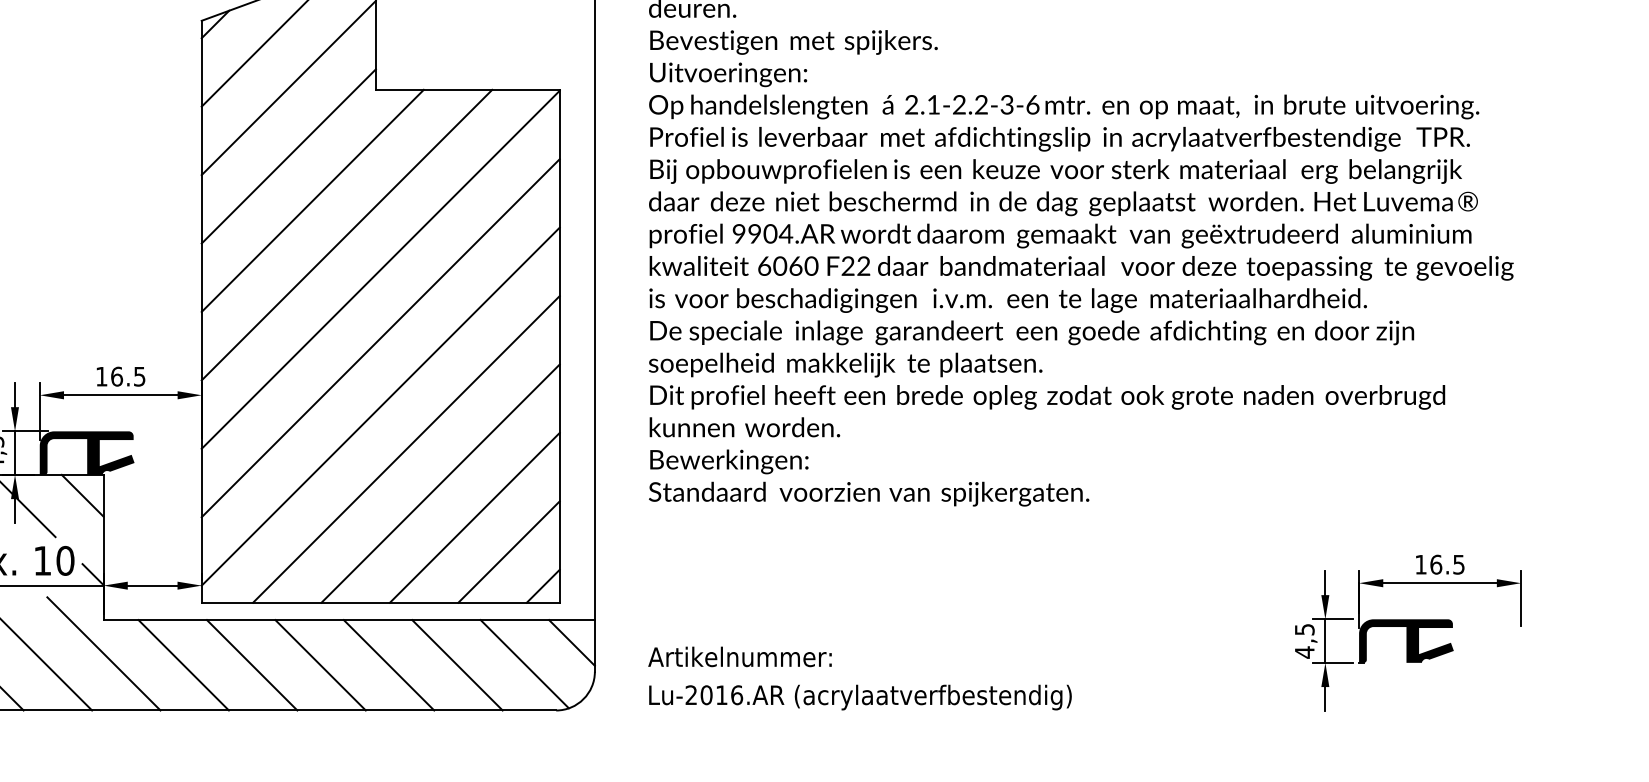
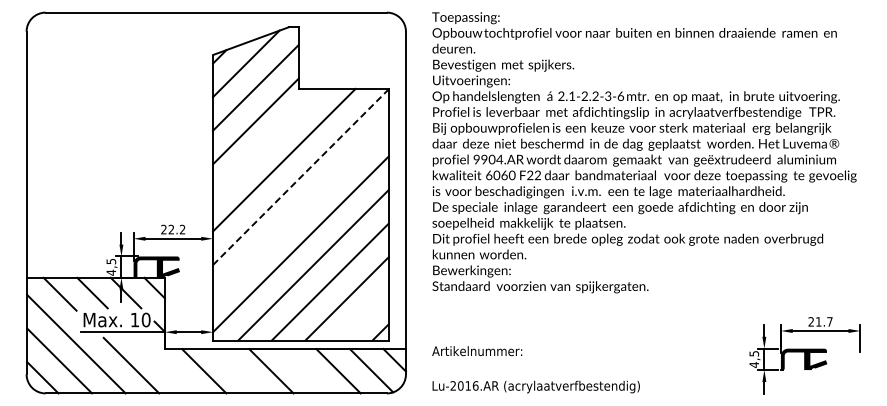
line: (312, 199) -> (267, 142), removed
line: (381, 268) -> (301, 176), solid -> dashed
line: (379, 337) -> (300, 210), removed
text: (121, 376) -> (173, 229), 16.5 -> 22.2
line: (508, 551) -> (363, 315), removed
text: (1439, 563) -> (820, 321), 16.5 -> 21.7
line: (102, 653) -> (164, 365), removed
text: (740, 657) -> (477, 351), moved
line: (251, 665) -> (237, 371), removed
line: (388, 665) -> (304, 371), removed

